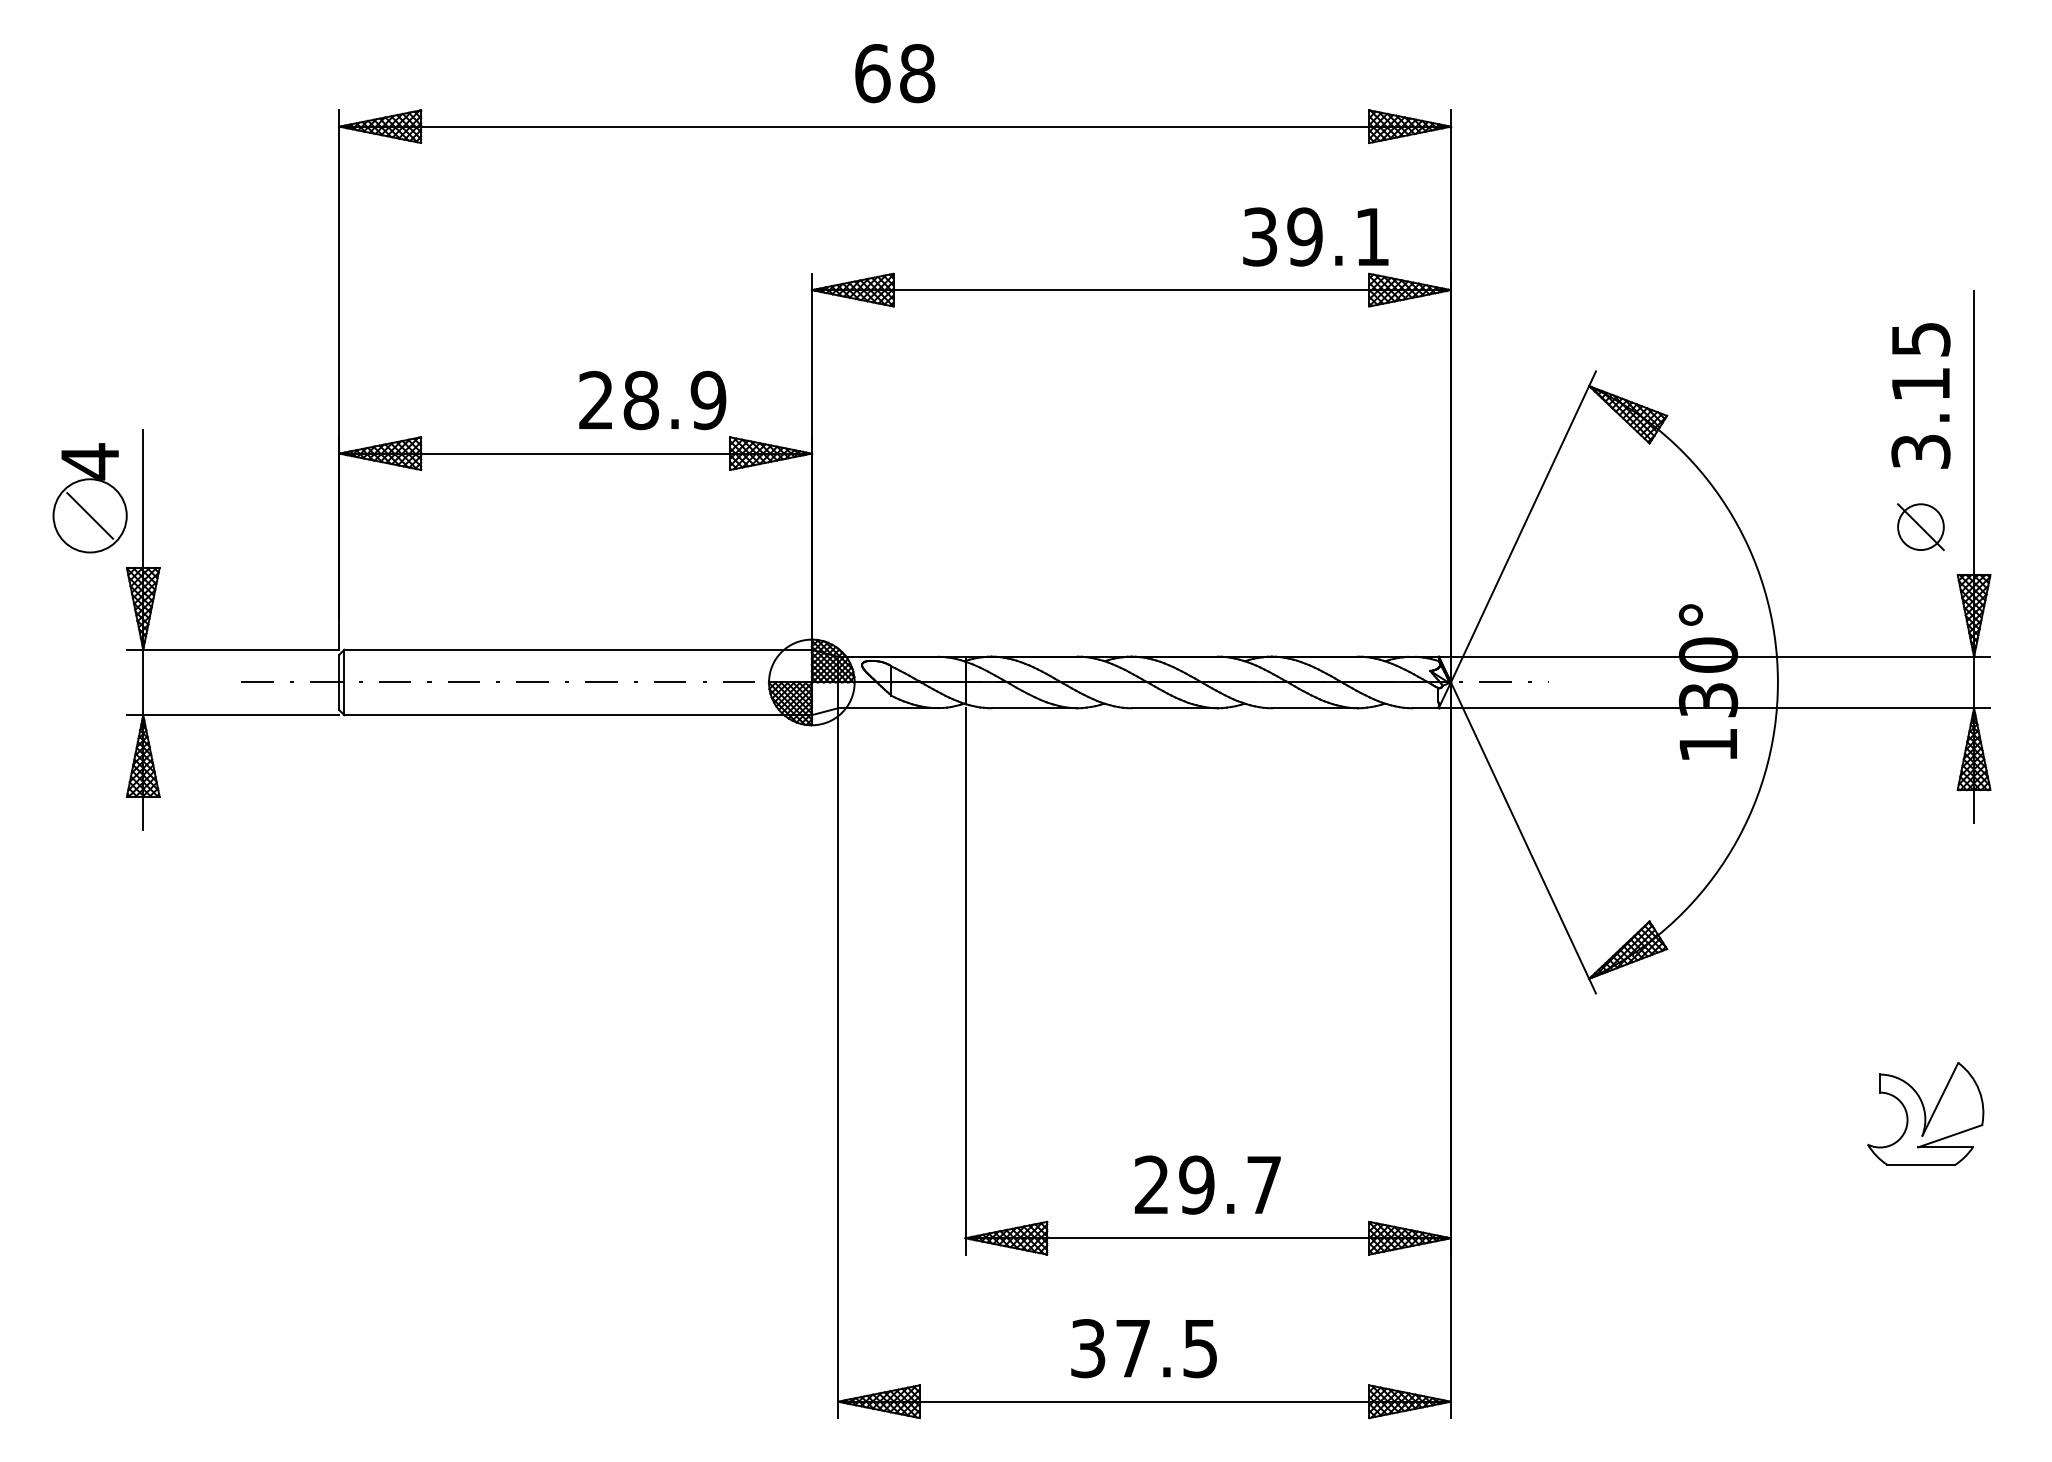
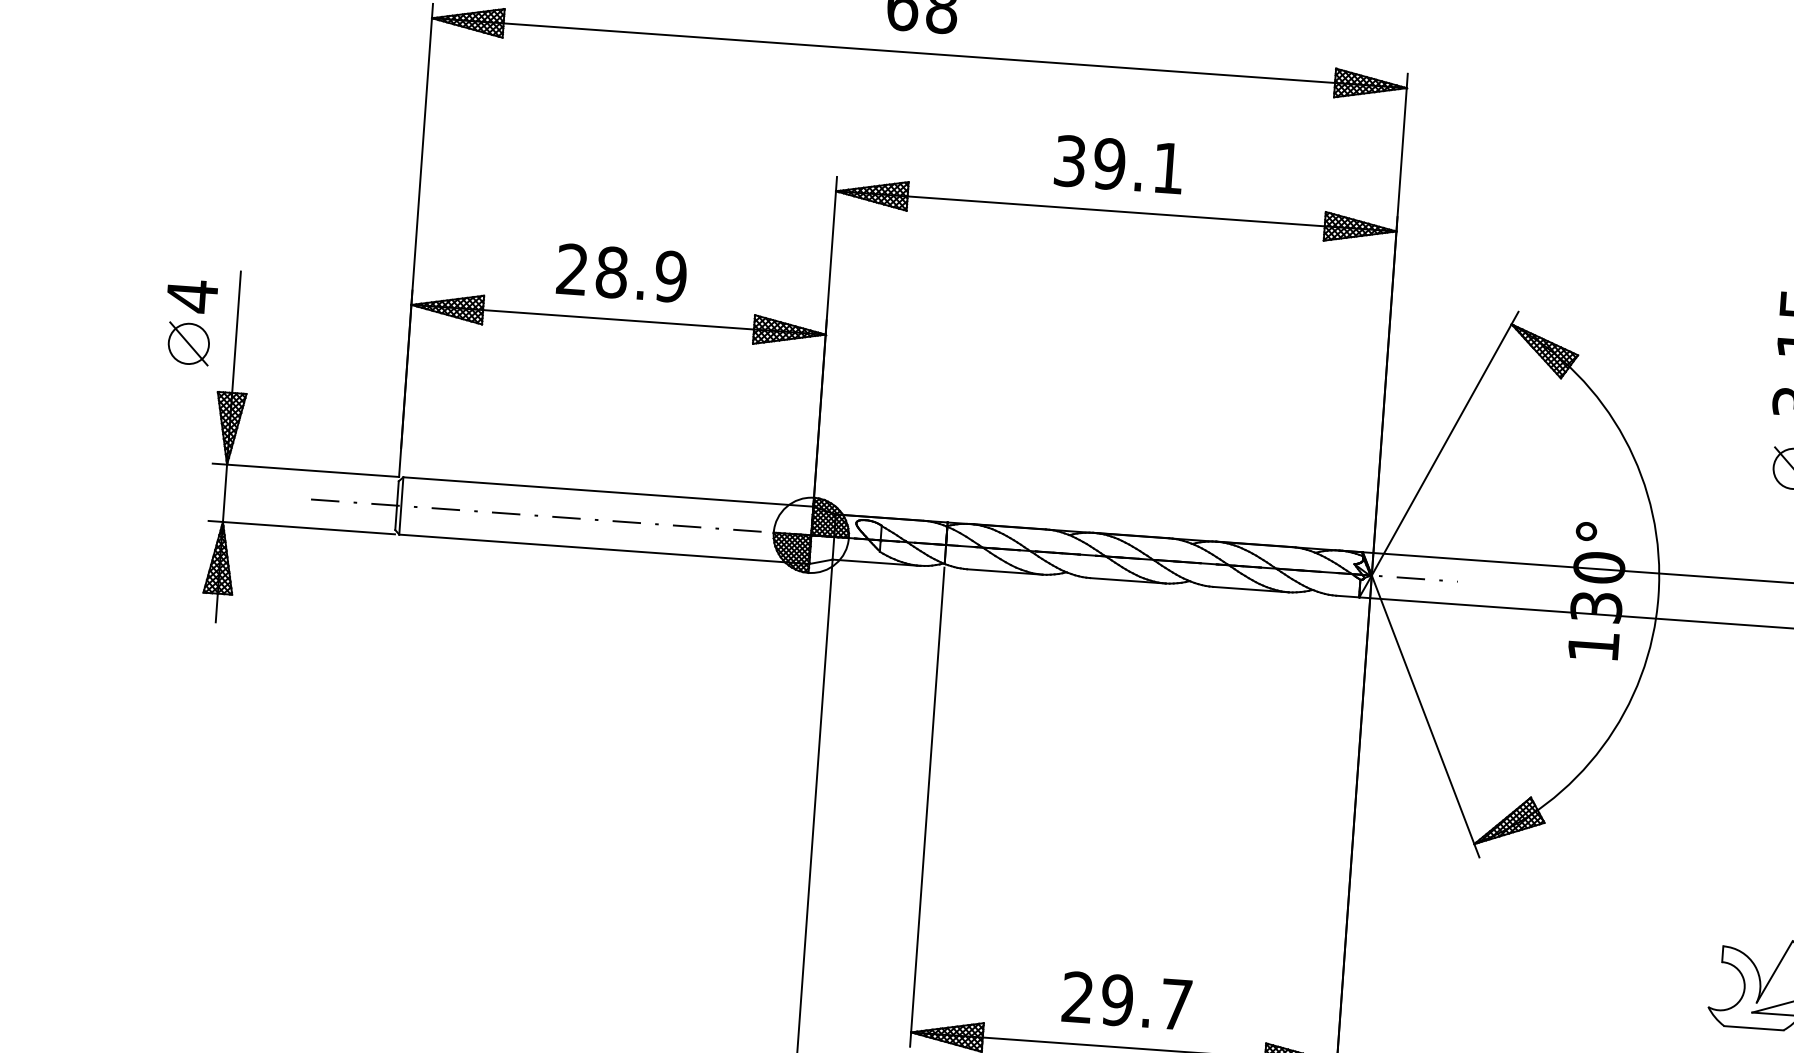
text: (1315, 236) -> (1118, 164), moved
text: (652, 400) -> (621, 273), moved
circle: (90, 515) -> (189, 343), size x0.62

